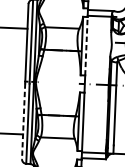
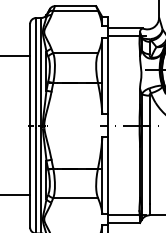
line: (86, 45) -> (108, 75), dashed -> solid
line: (23, 121) -> (30, 177), dashed -> solid

